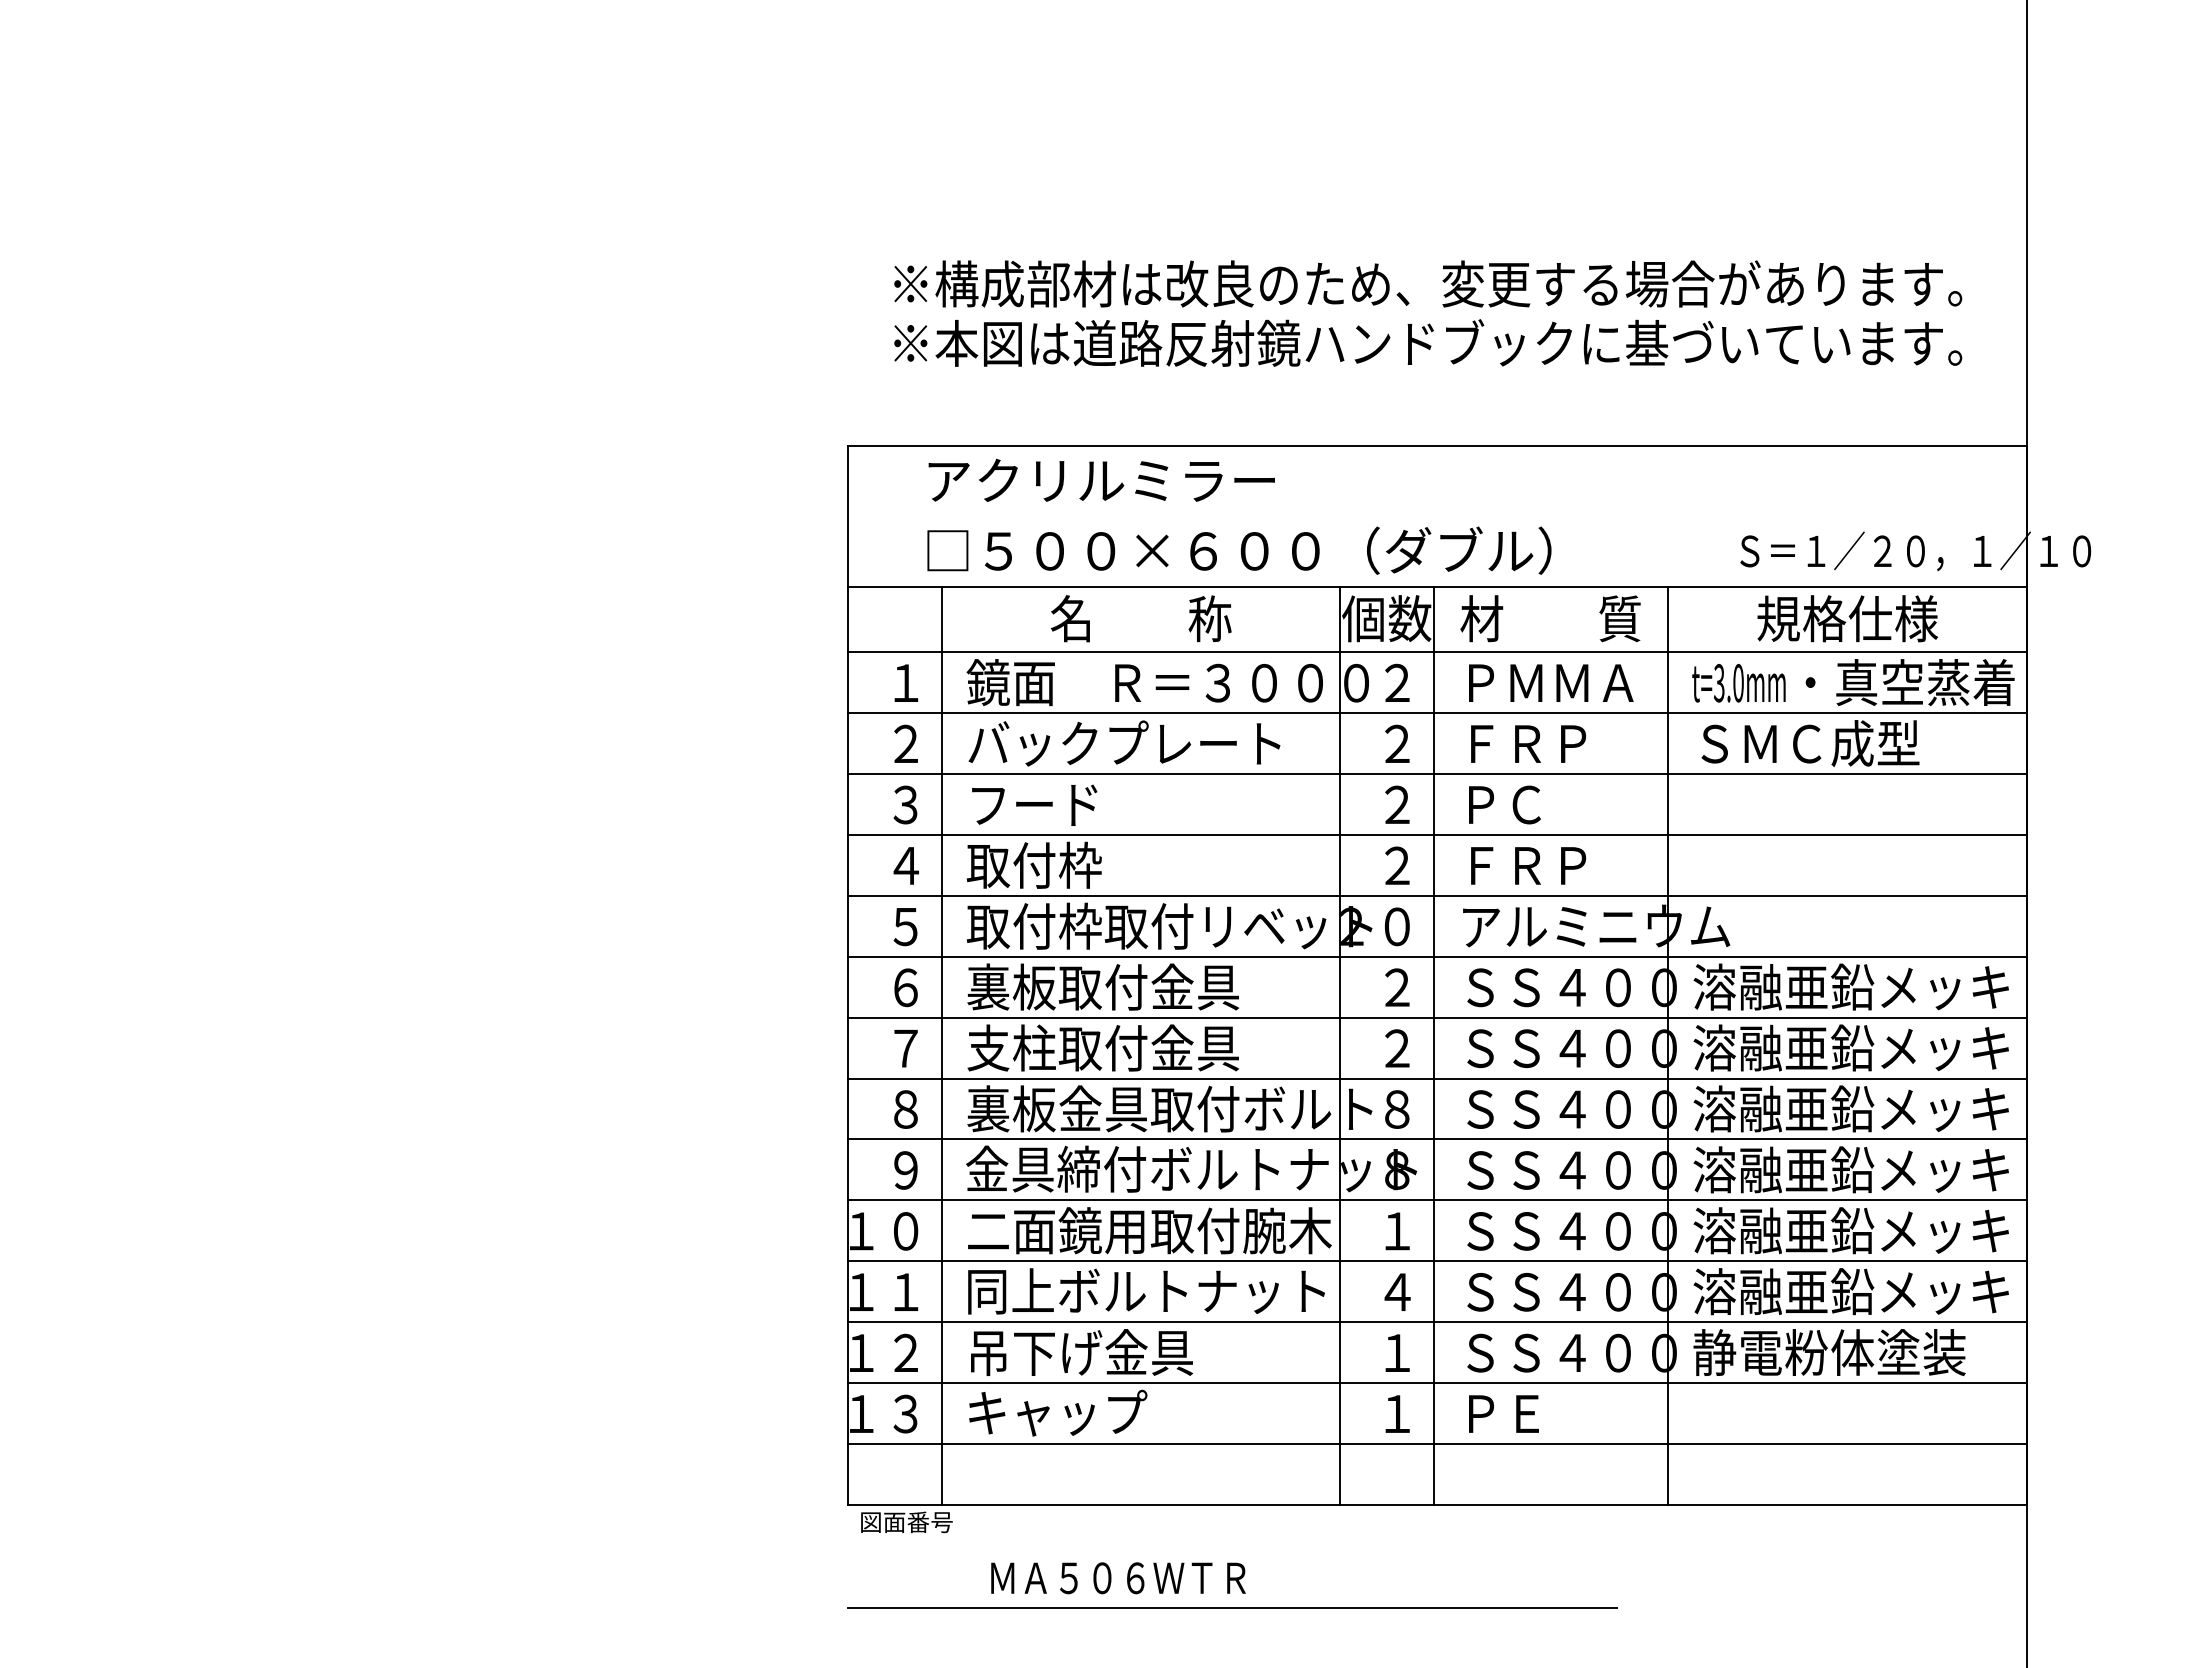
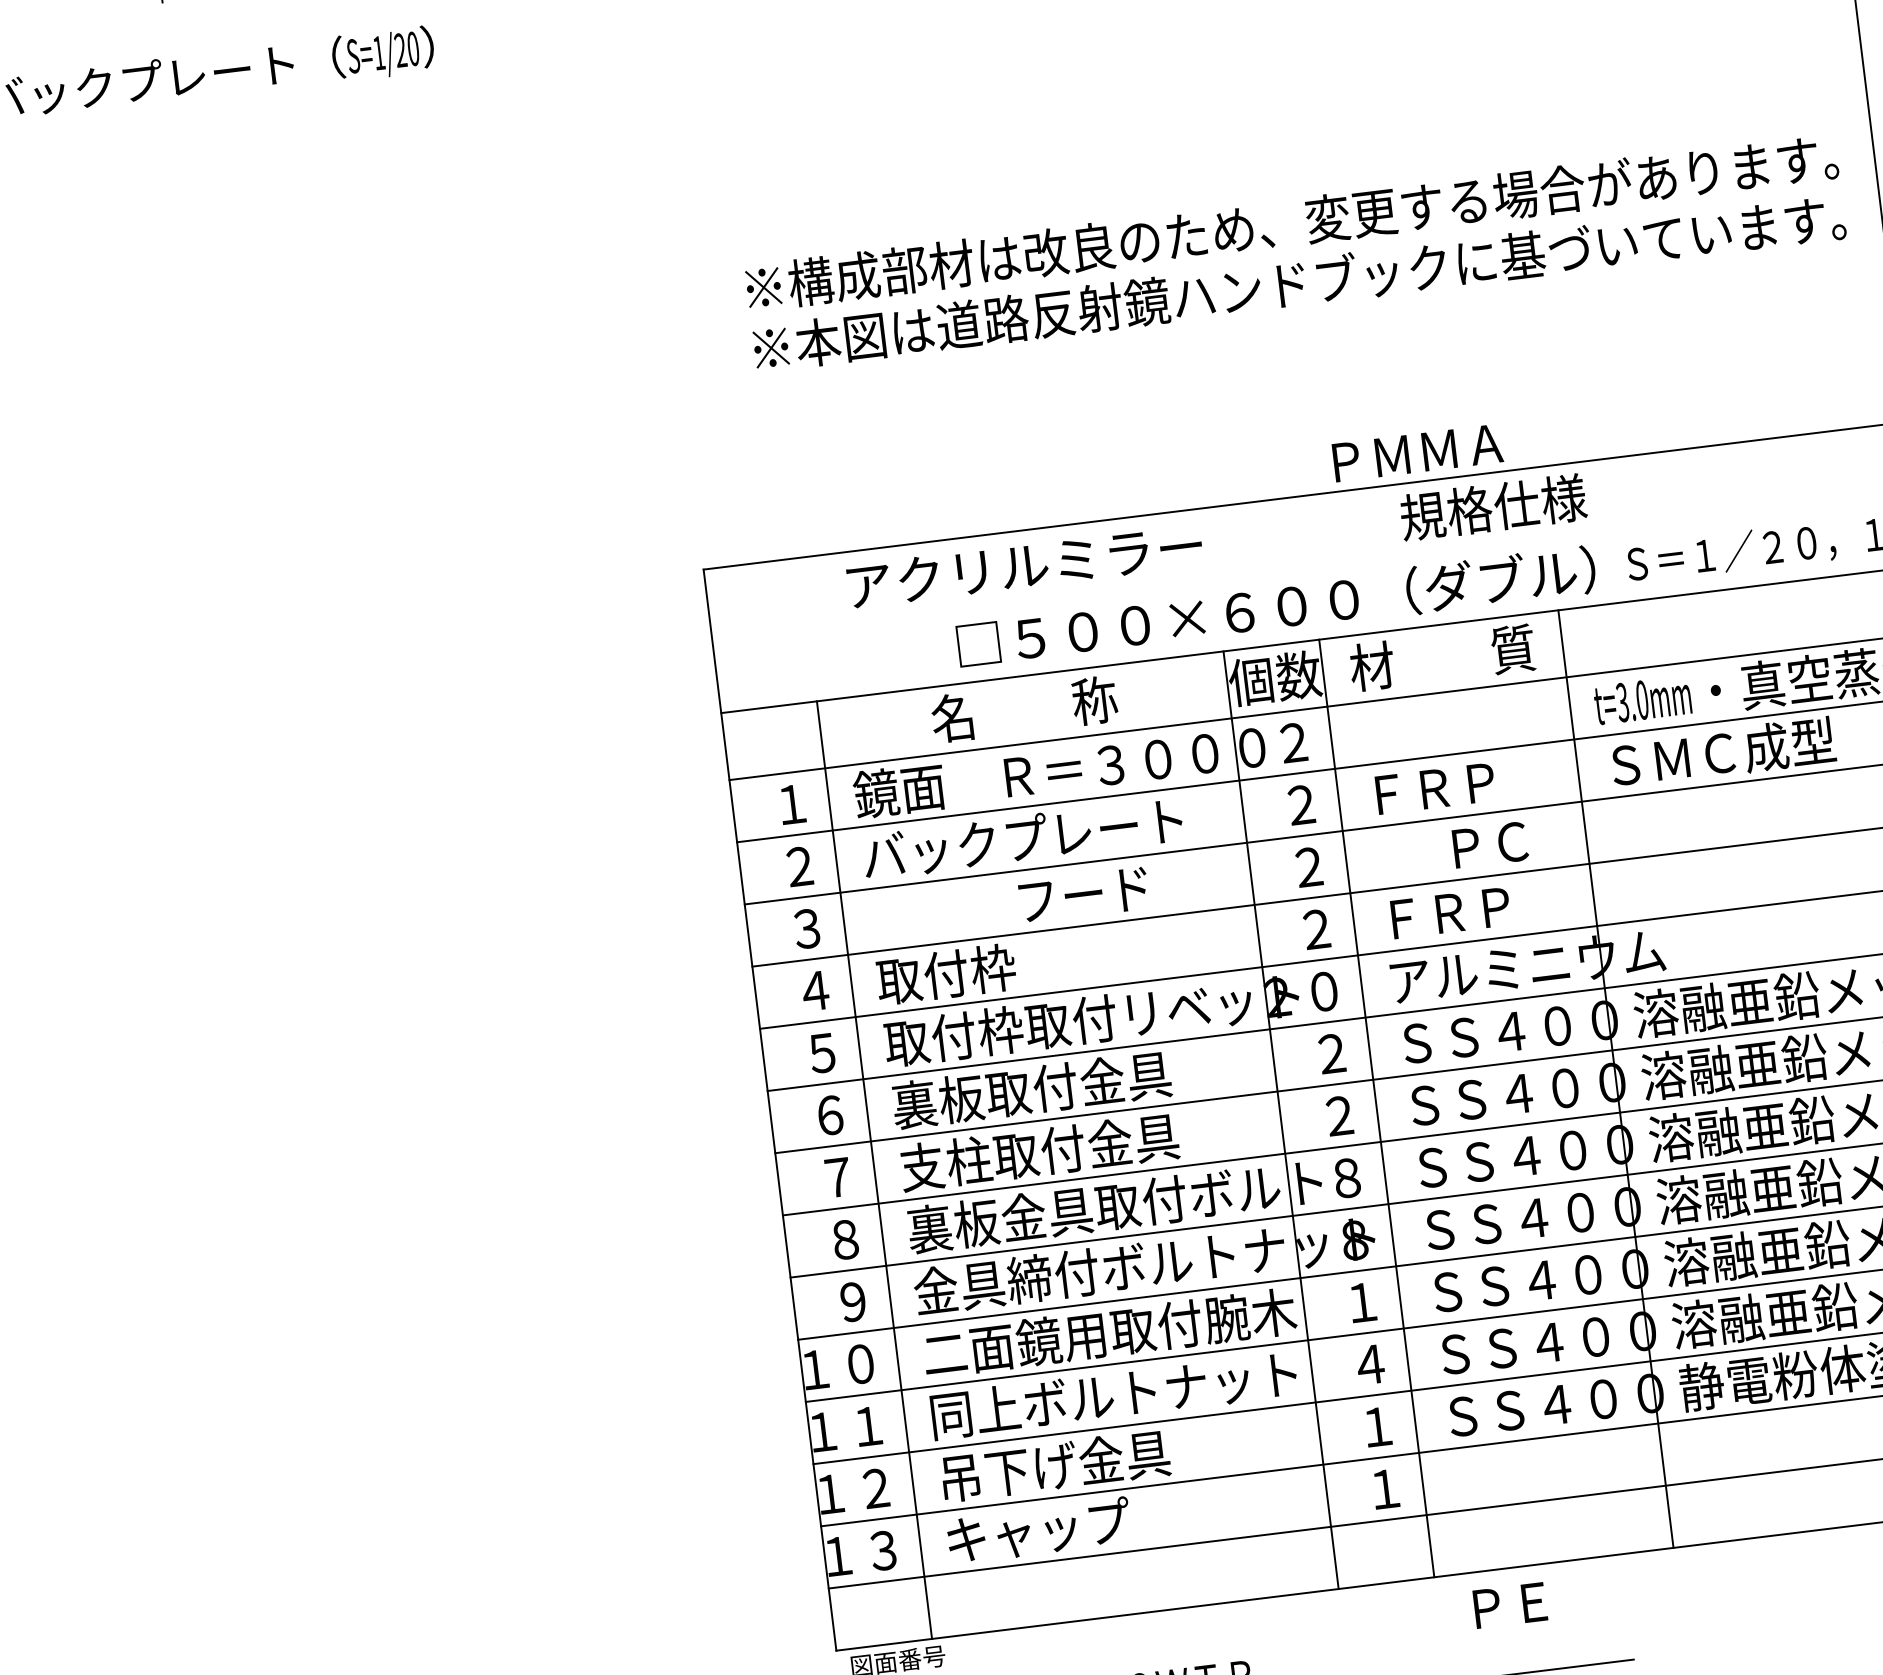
text: (1428, 313) -> (1296, 252), moved
text: (1101, 479) -> (1024, 564), moved
text: (1239, 550) -> (1276, 607), moved
text: (1847, 618) -> (1493, 507), moved
text: (1551, 682) -> (1418, 452), moved
text: (1034, 804) -> (1083, 894), moved
text: (1504, 804) -> (1490, 844), moved
text: (1503, 1413) -> (1509, 1604), moved

